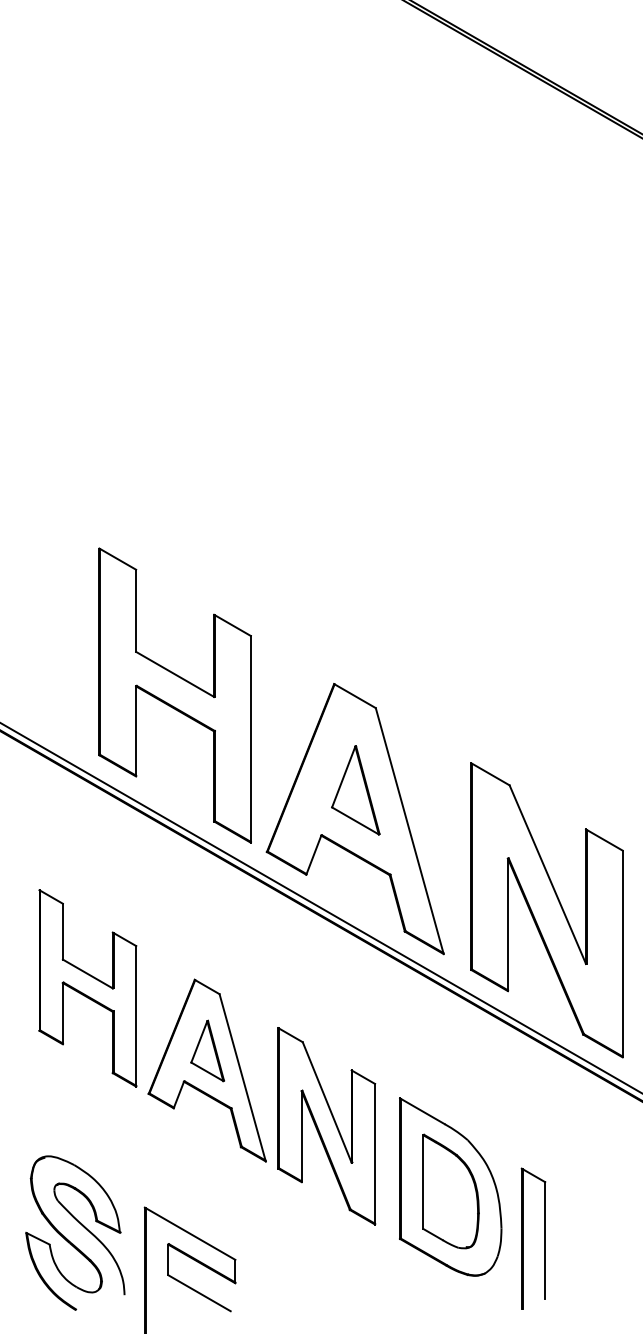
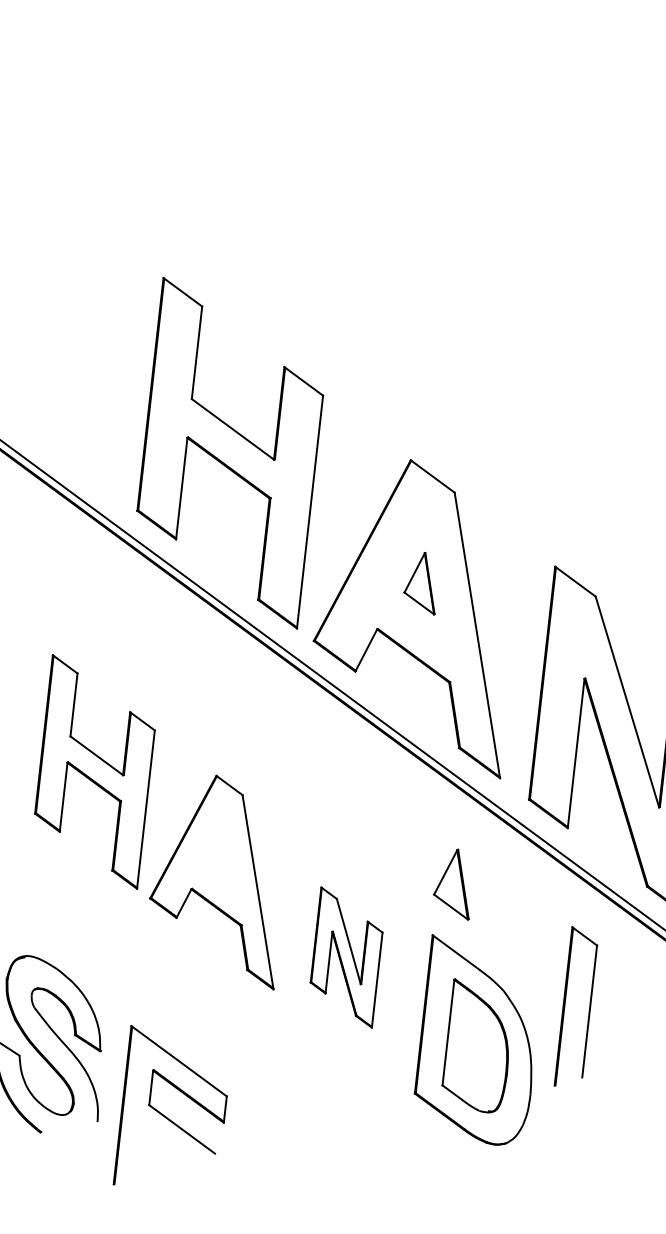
part: (355, 790) -> (421, 582), size x0.6
part: (207, 1050) -> (453, 883), moved
part: (326, 1126) -> (346, 957), size x0.6
part: (523, 1238) -> (565, 1006), moved

